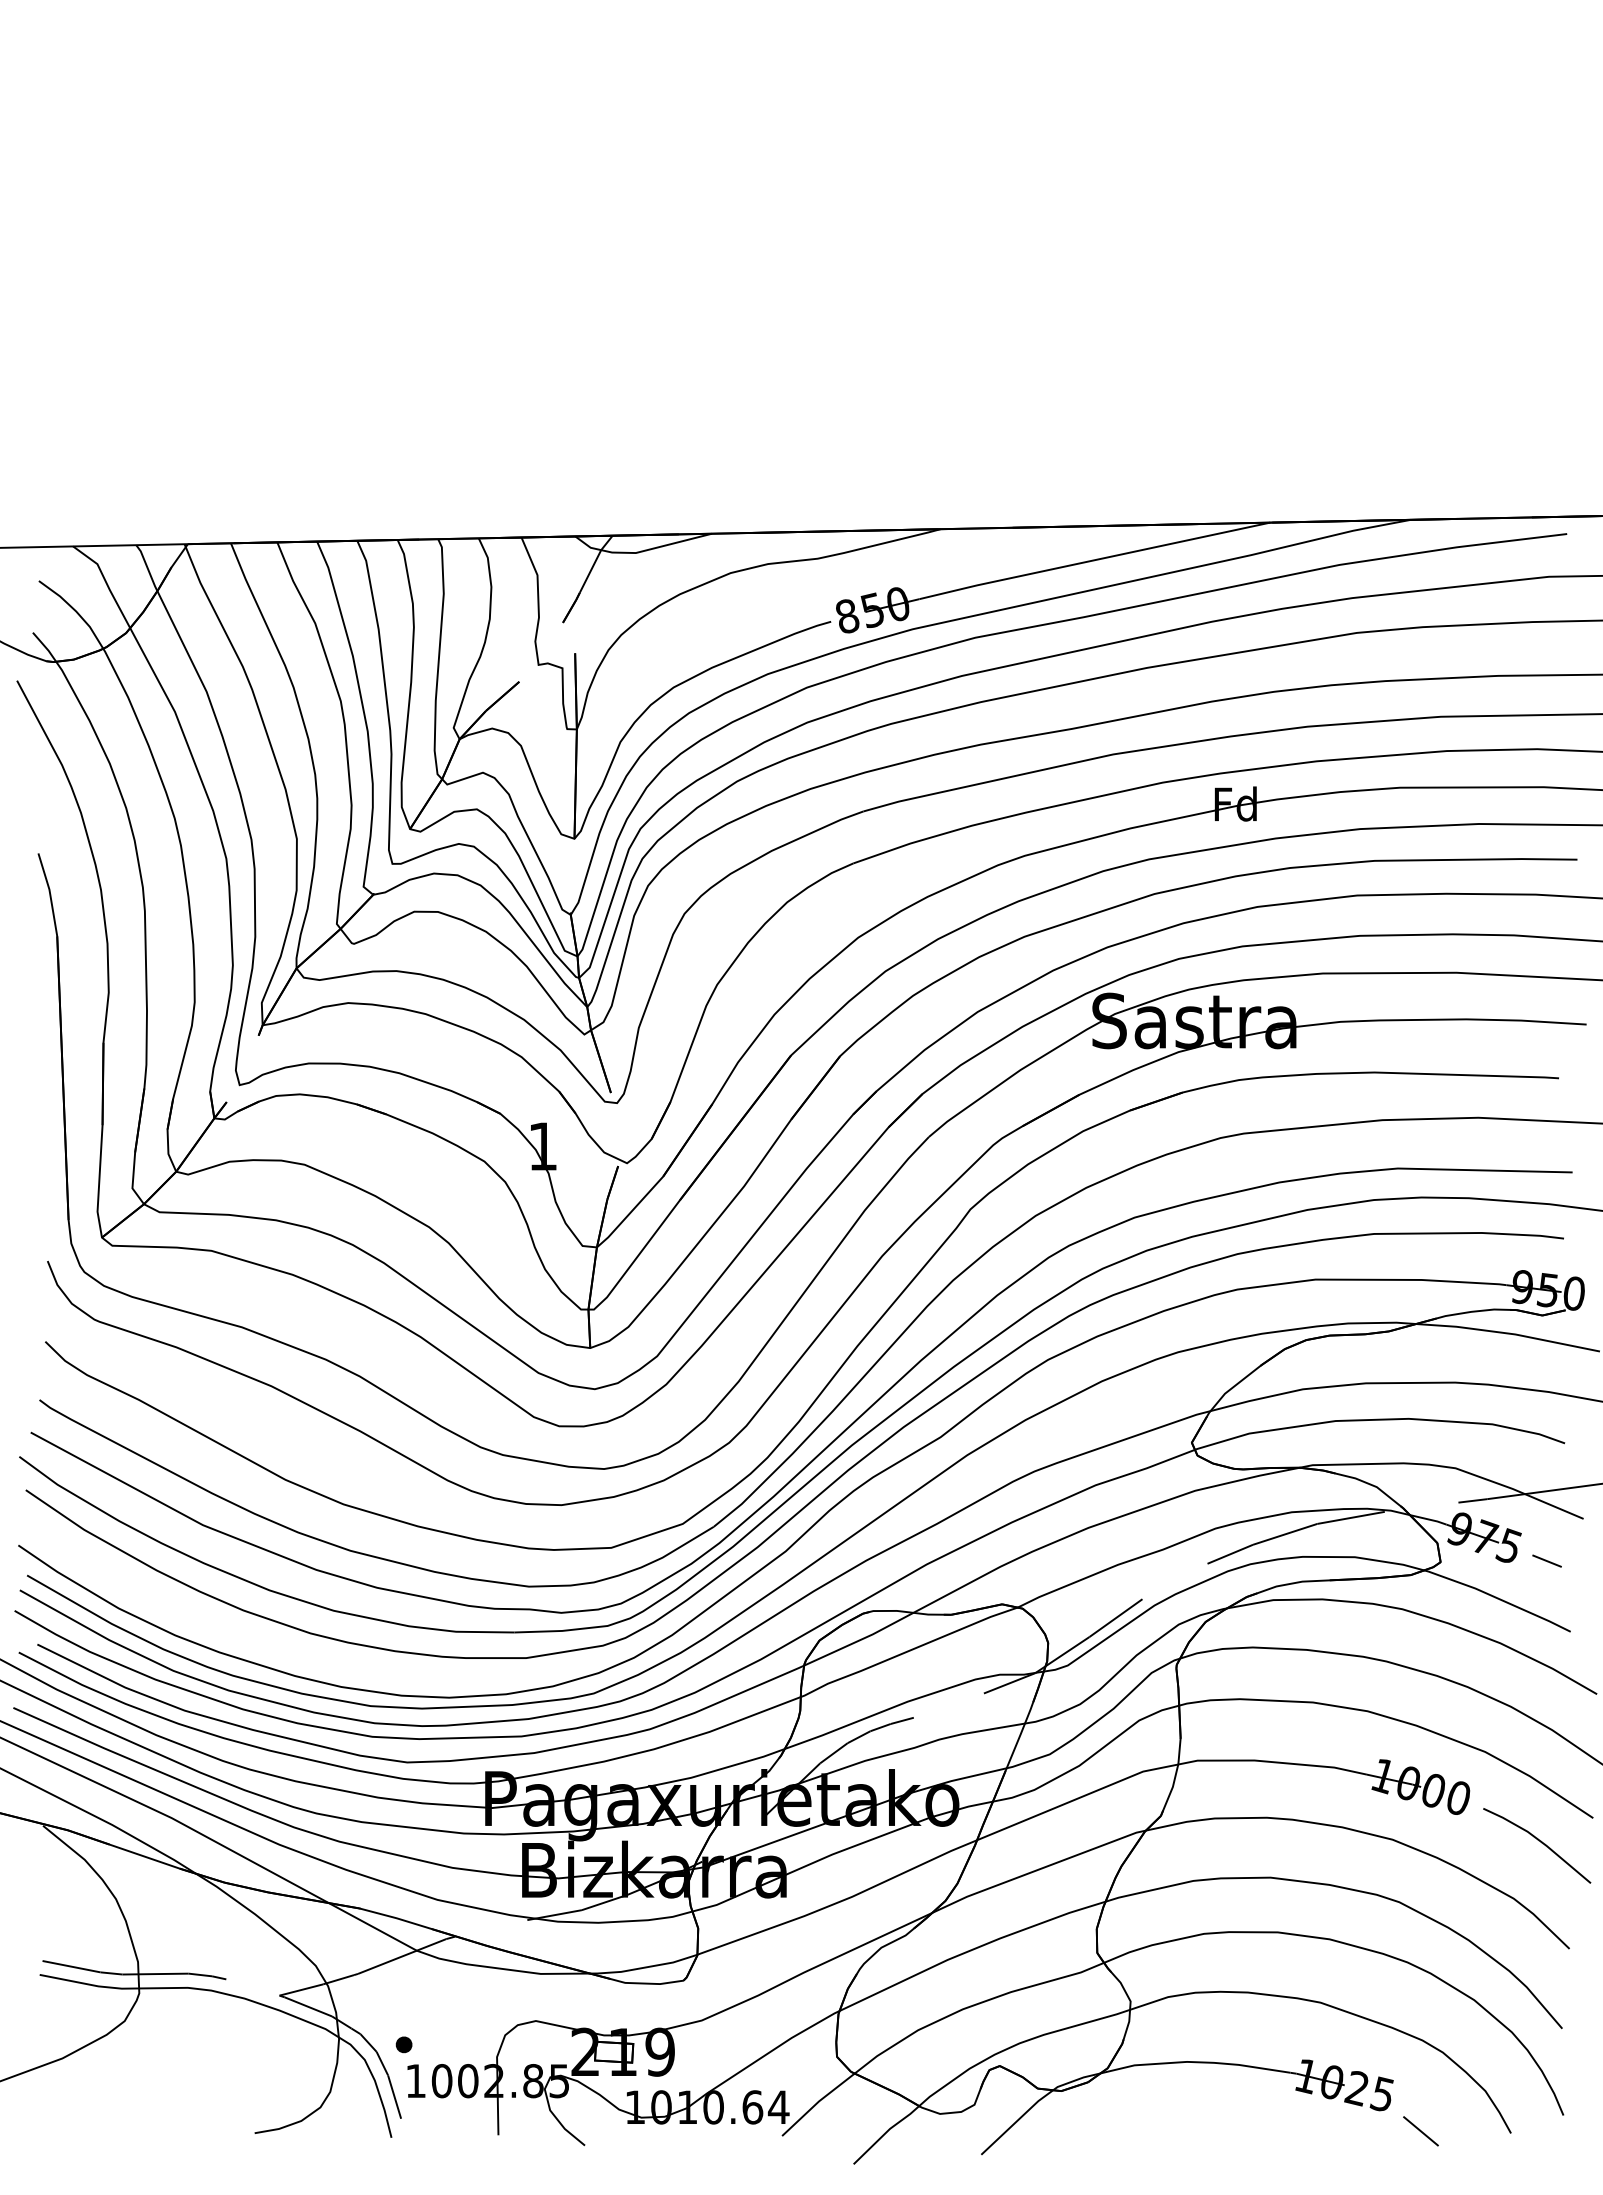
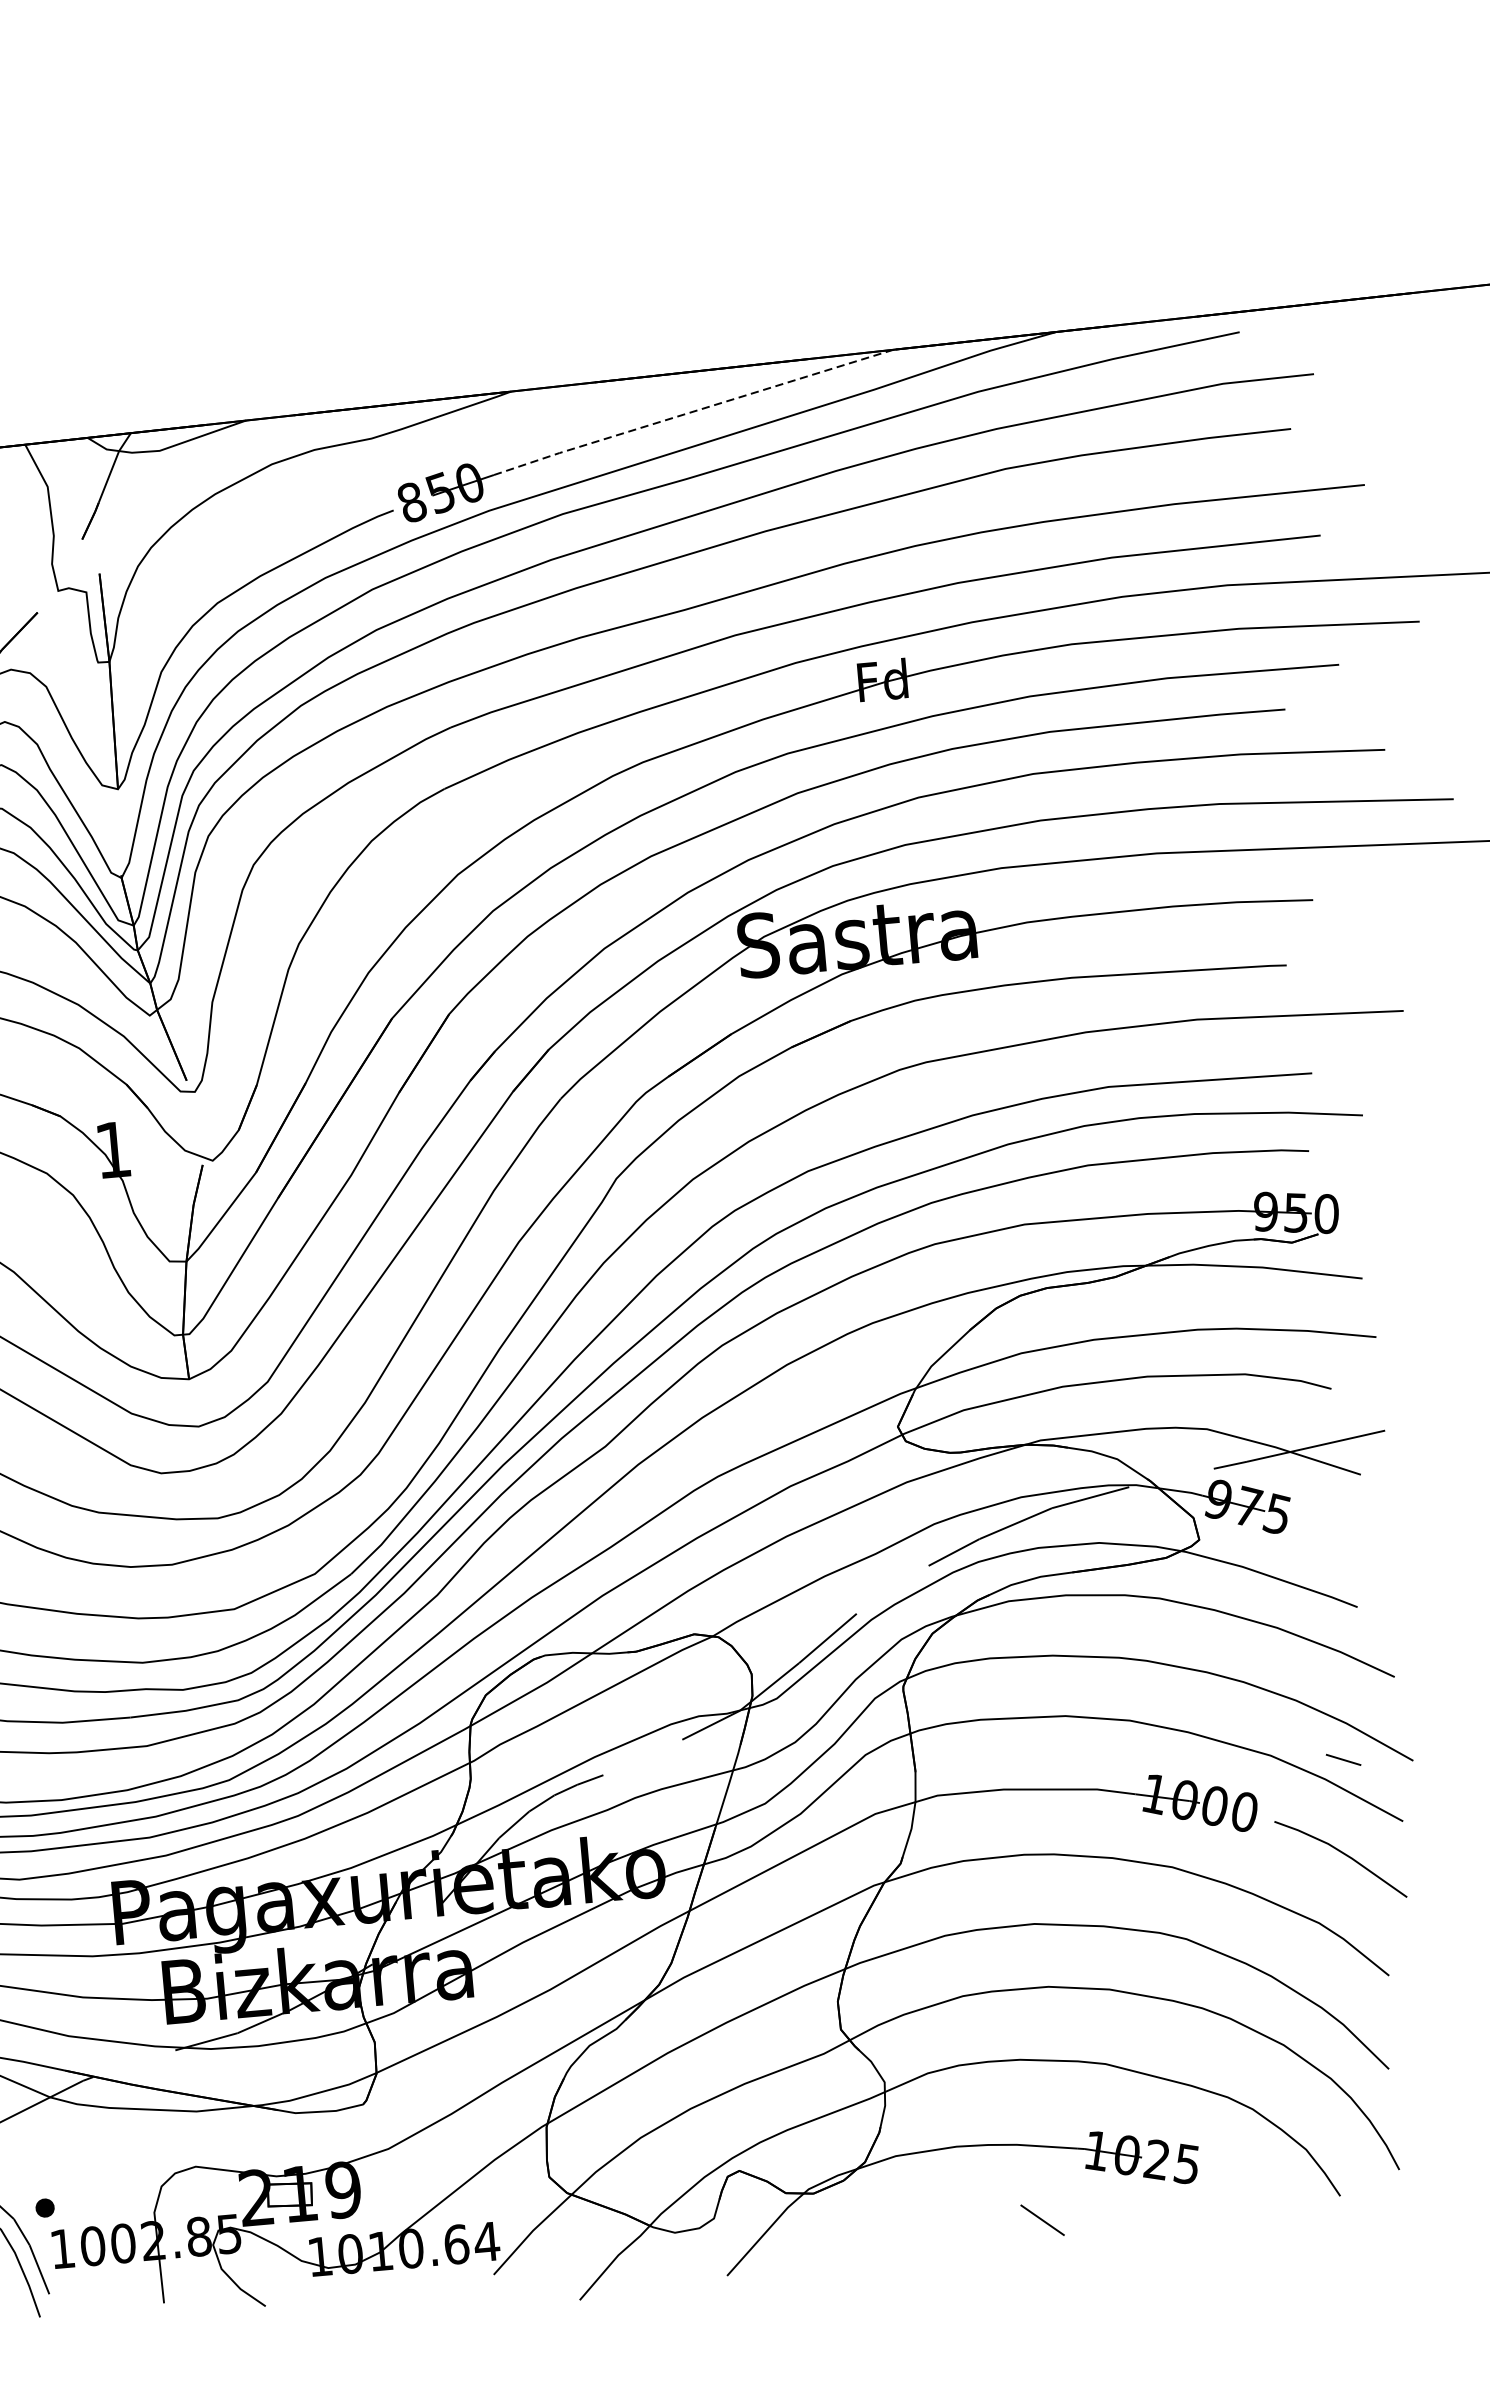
line: (1093, 560) -> (692, 412), solid -> dashed
line: (1546, 1560) -> (1342, 1759), moved
line: (1420, 2131) -> (1042, 2220), moved

